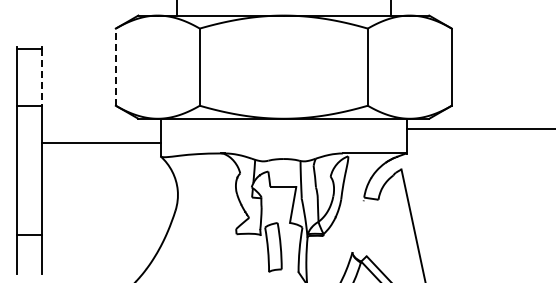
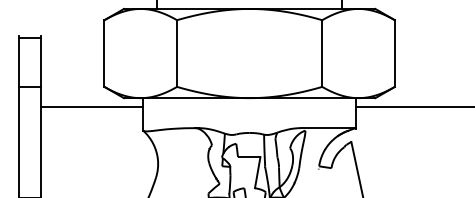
line: (115, 67) -> (104, 53), dashed -> solid
line: (42, 77) -> (41, 62), dashed -> solid
line: (101, 142) -> (92, 106), moved

